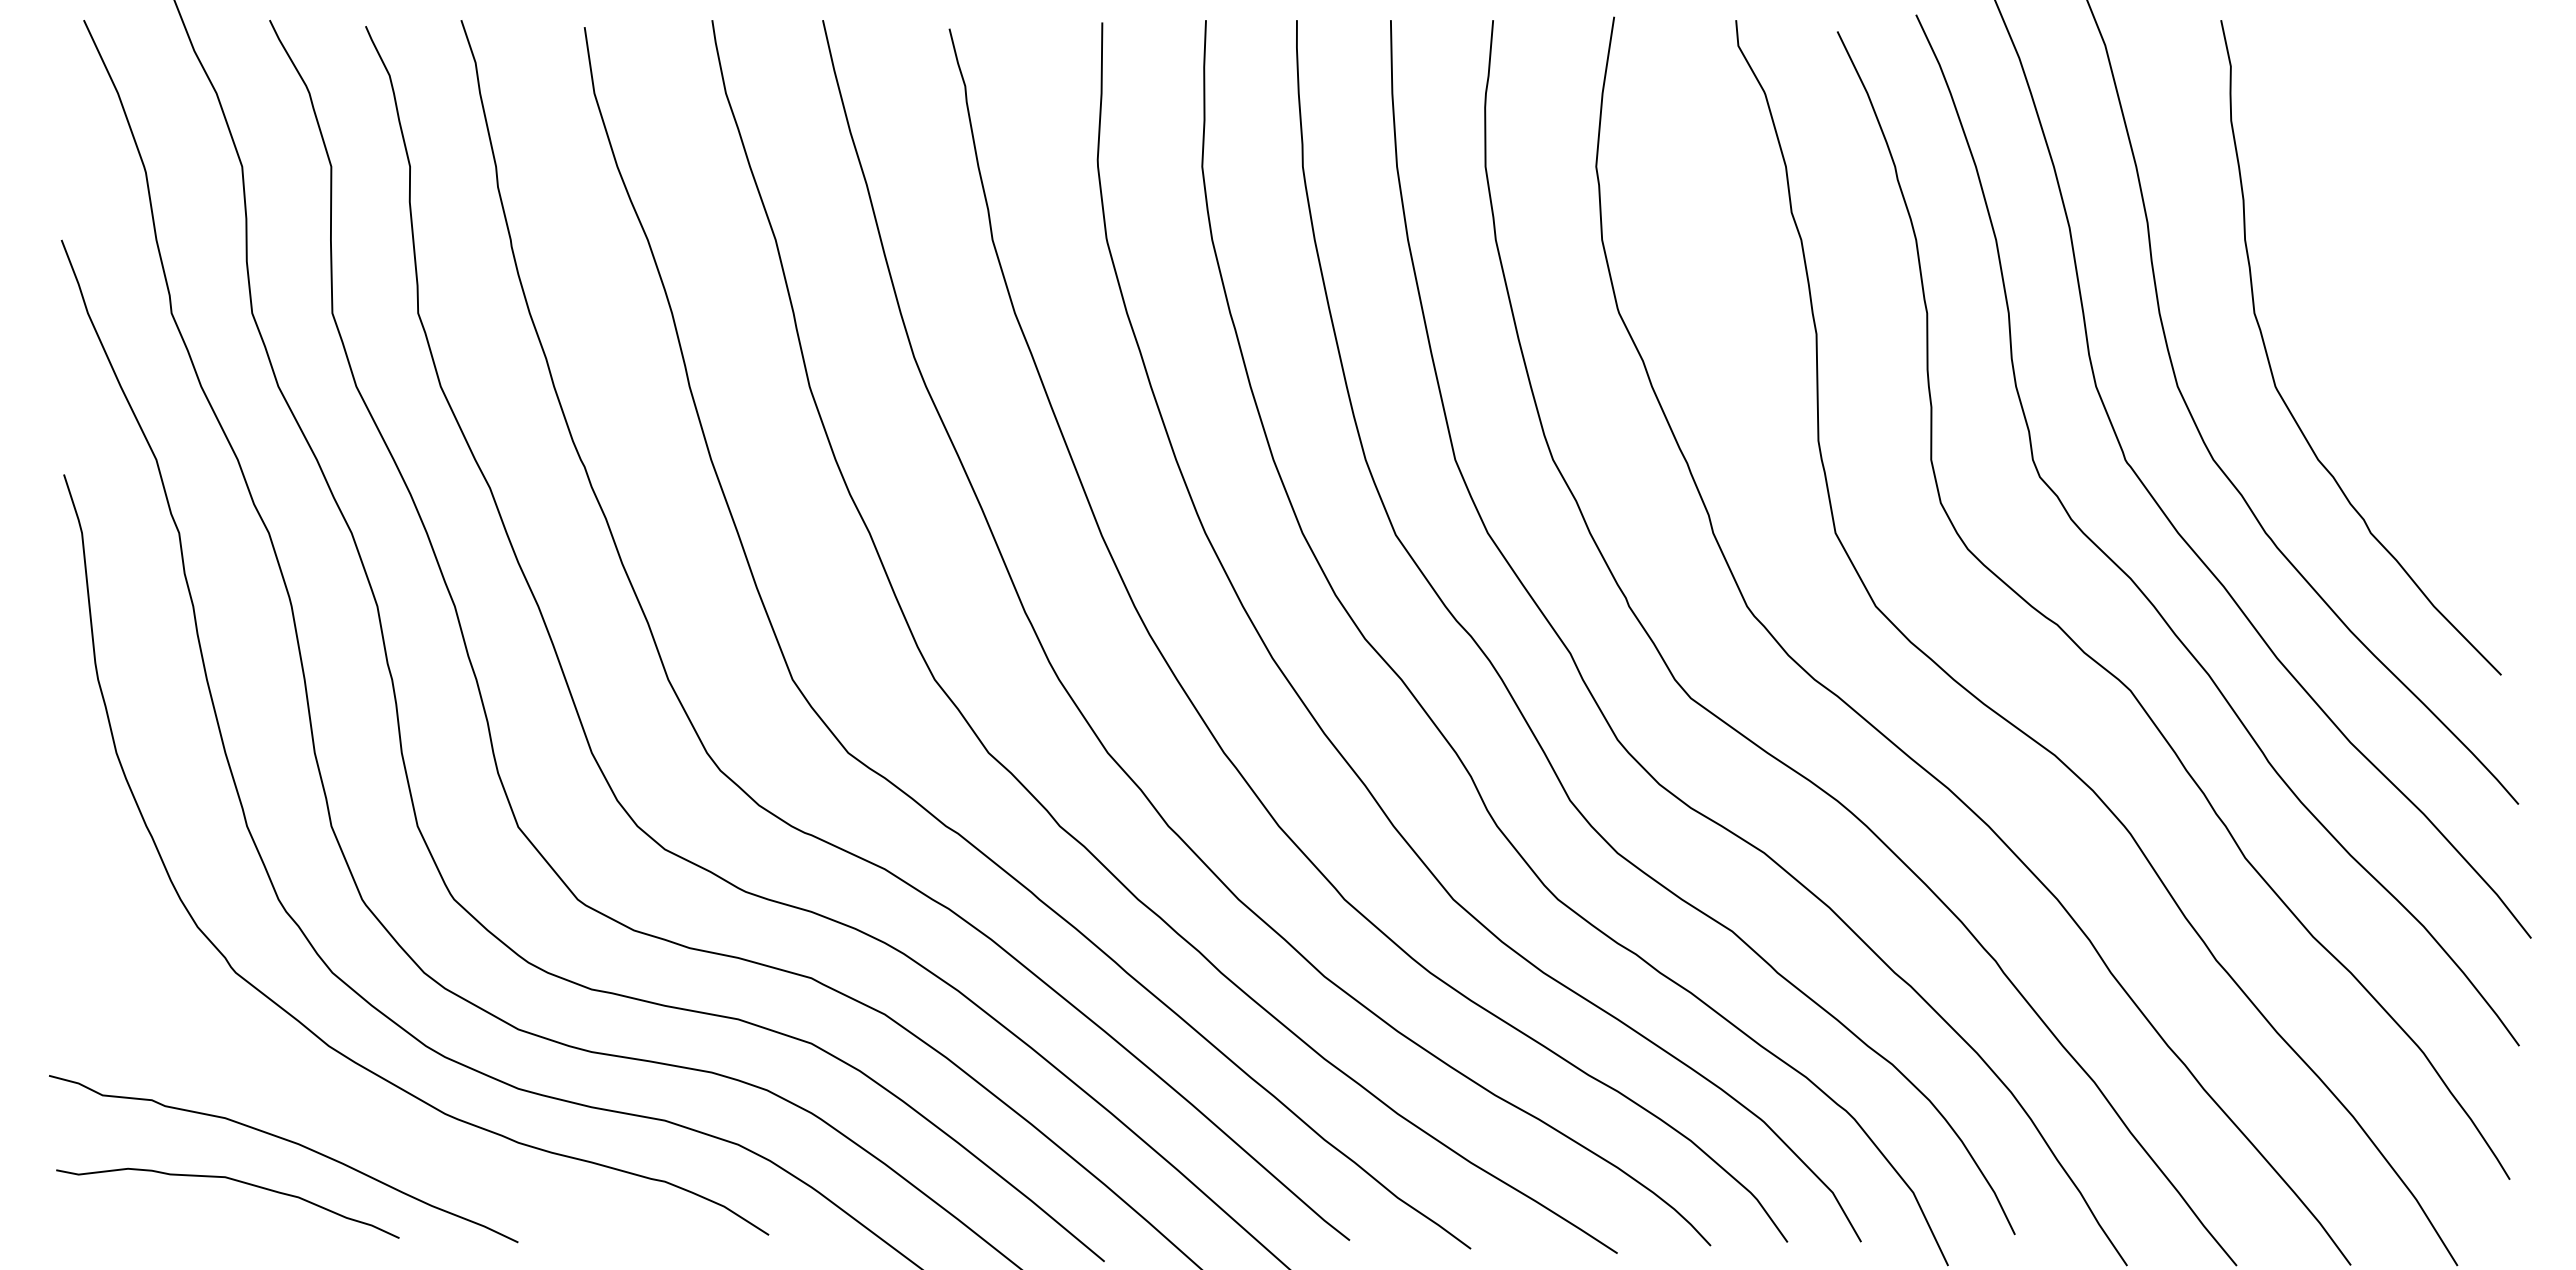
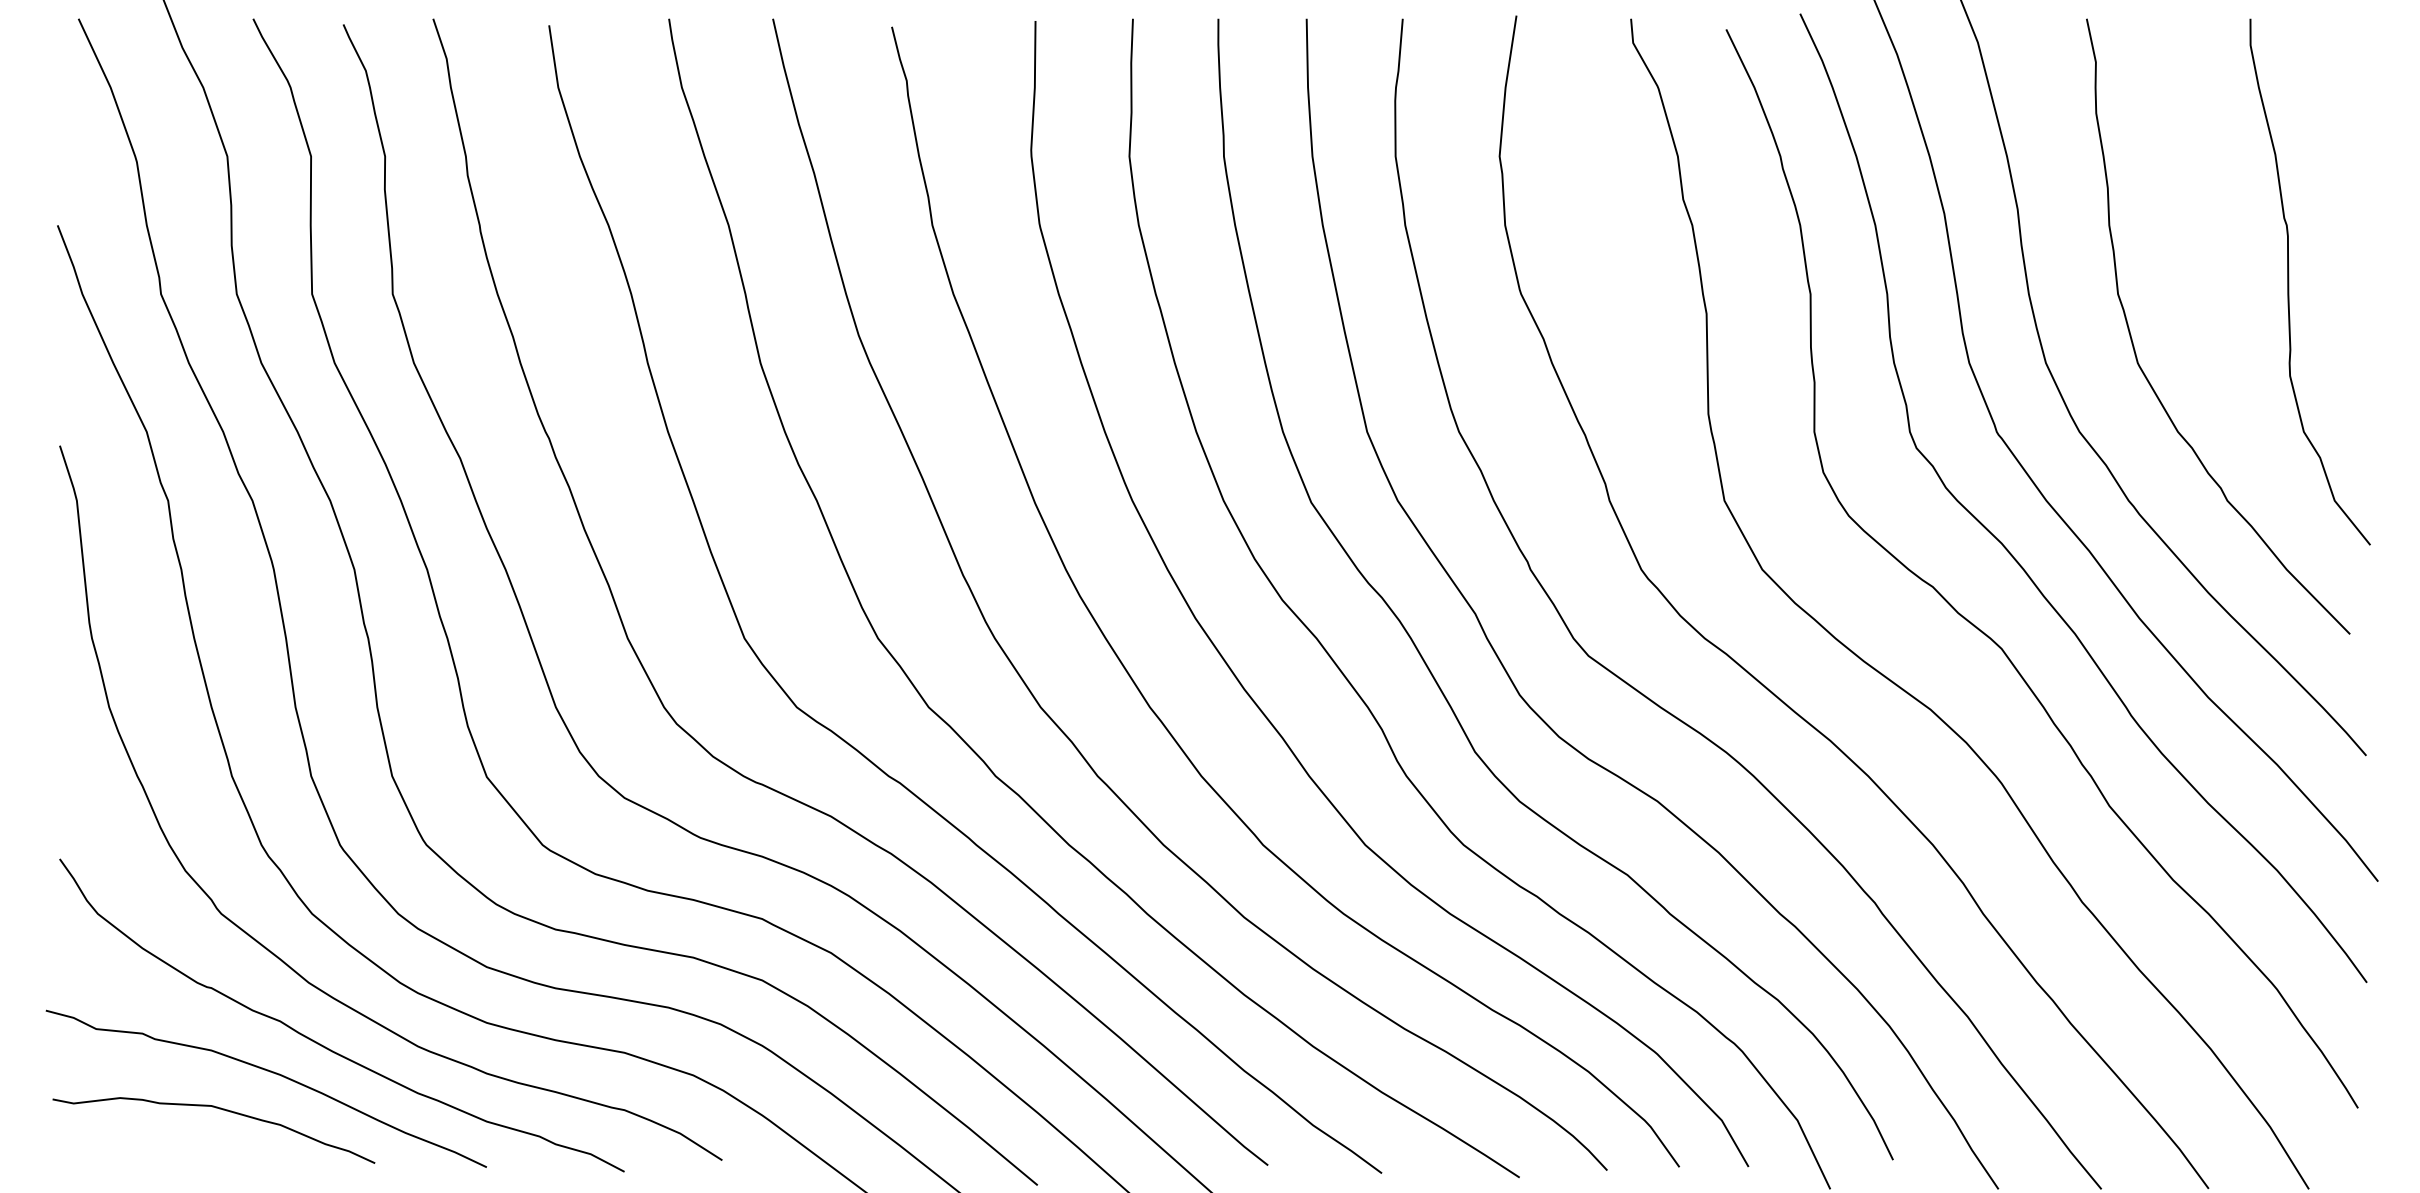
curve: (2436, 300) -> (2289, 282), added
curve: (344, 1112) -> (323, 1045), added

